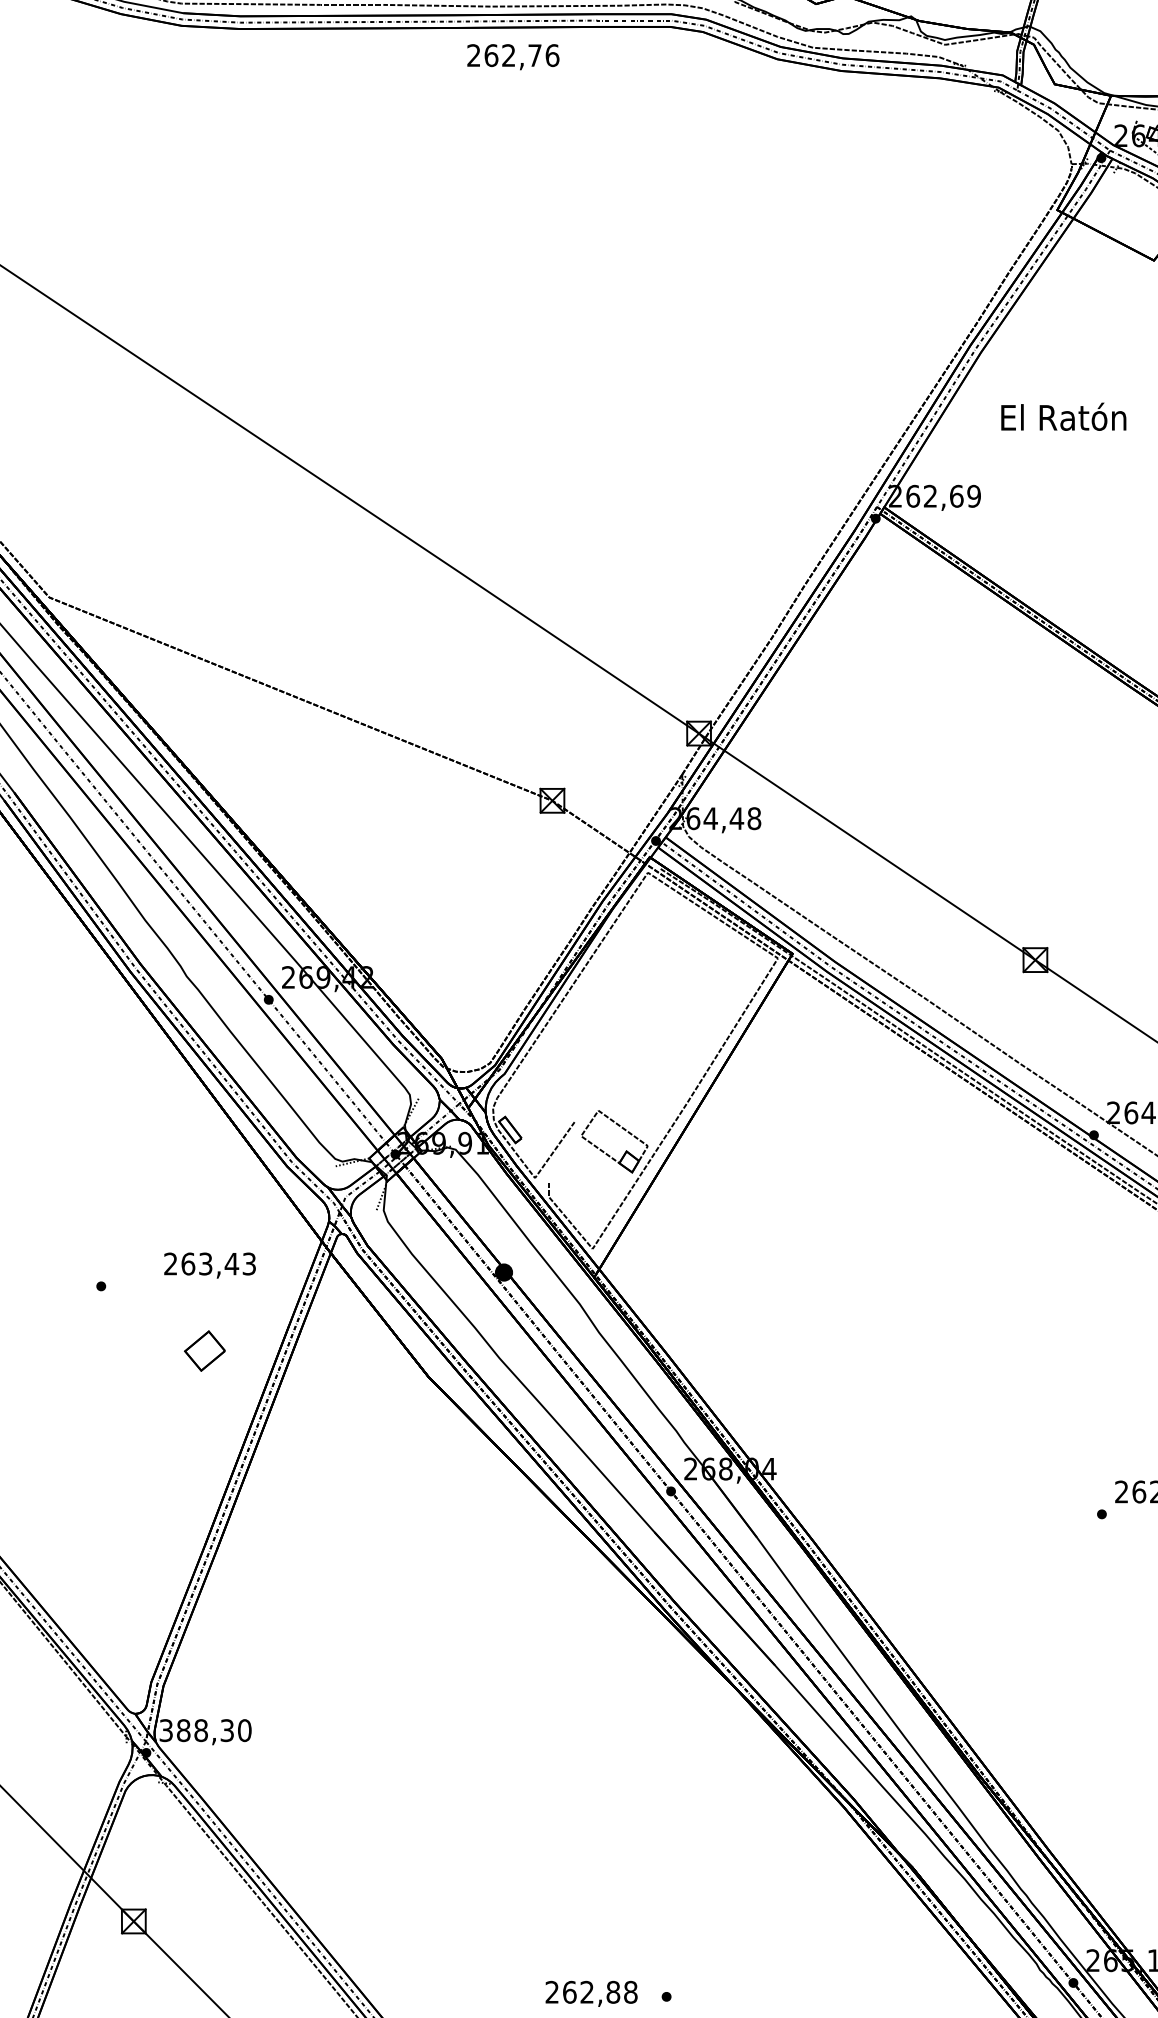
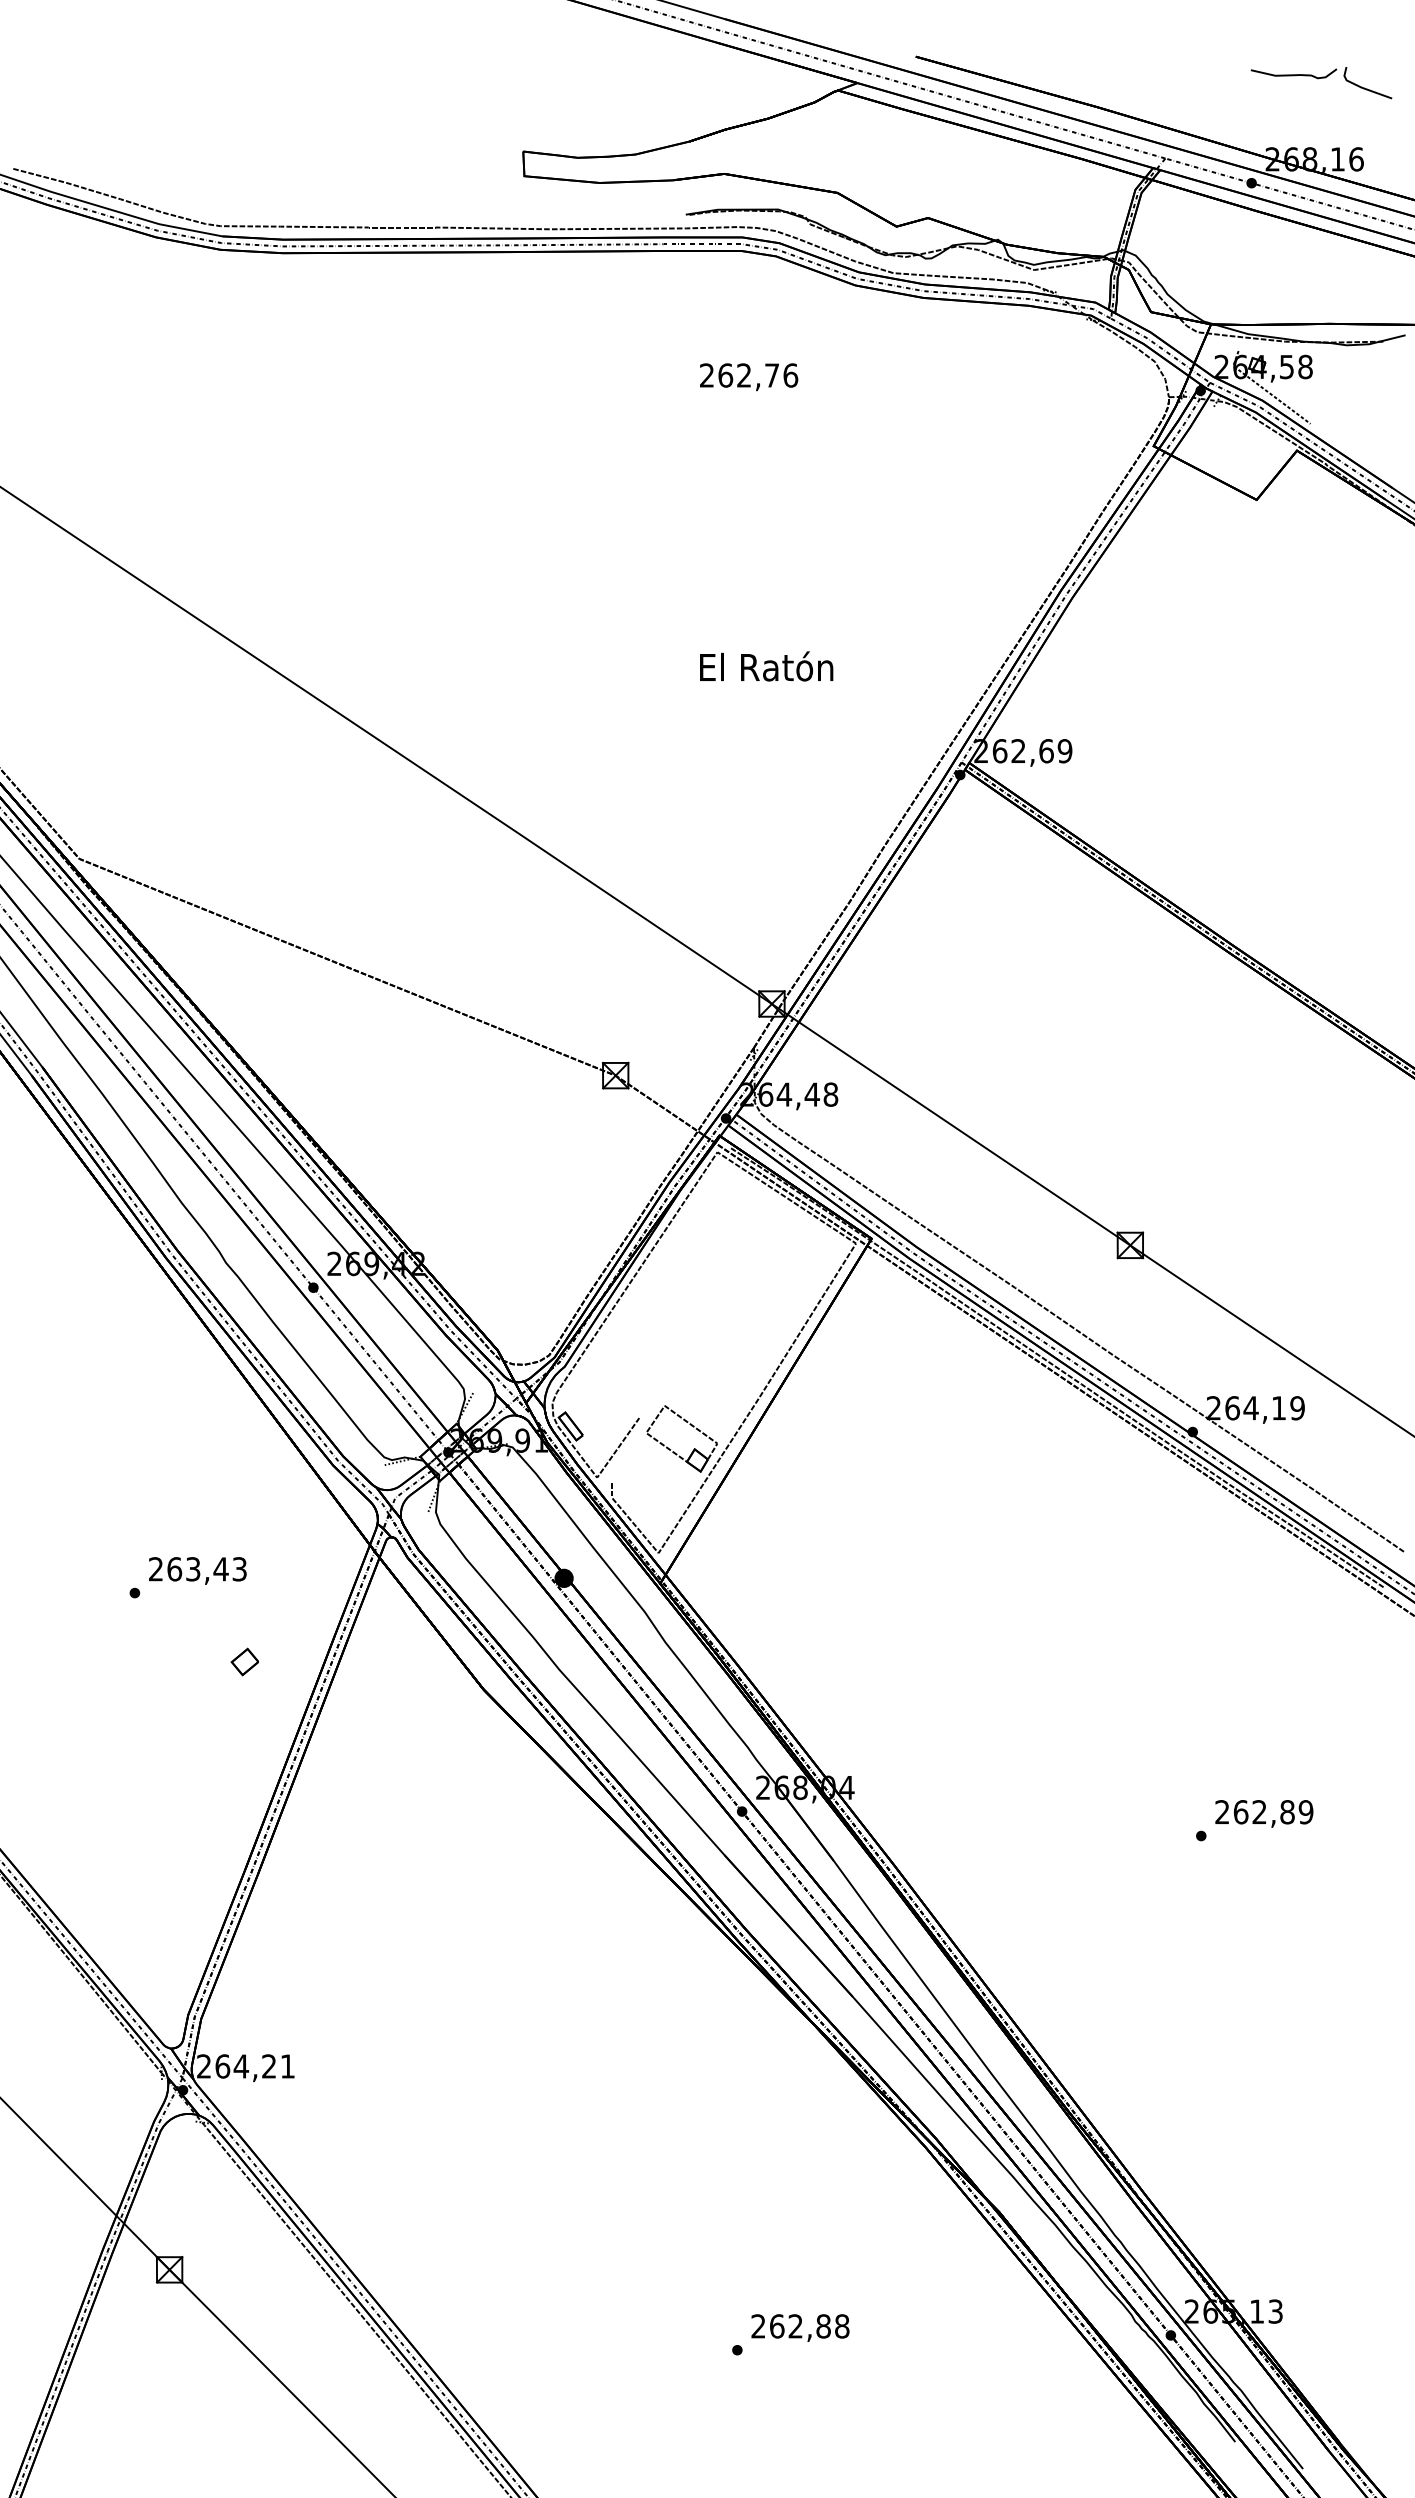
text: (513, 57) -> (749, 377), moved
text: (1063, 416) -> (766, 666), moved
text: (209, 1265) -> (197, 1570), moved
part: (204, 1350) -> (244, 1661), size x0.62
text: (205, 1730) -> (246, 2066), 388,30 -> 264,21
text: (591, 1993) -> (800, 2327), moved

